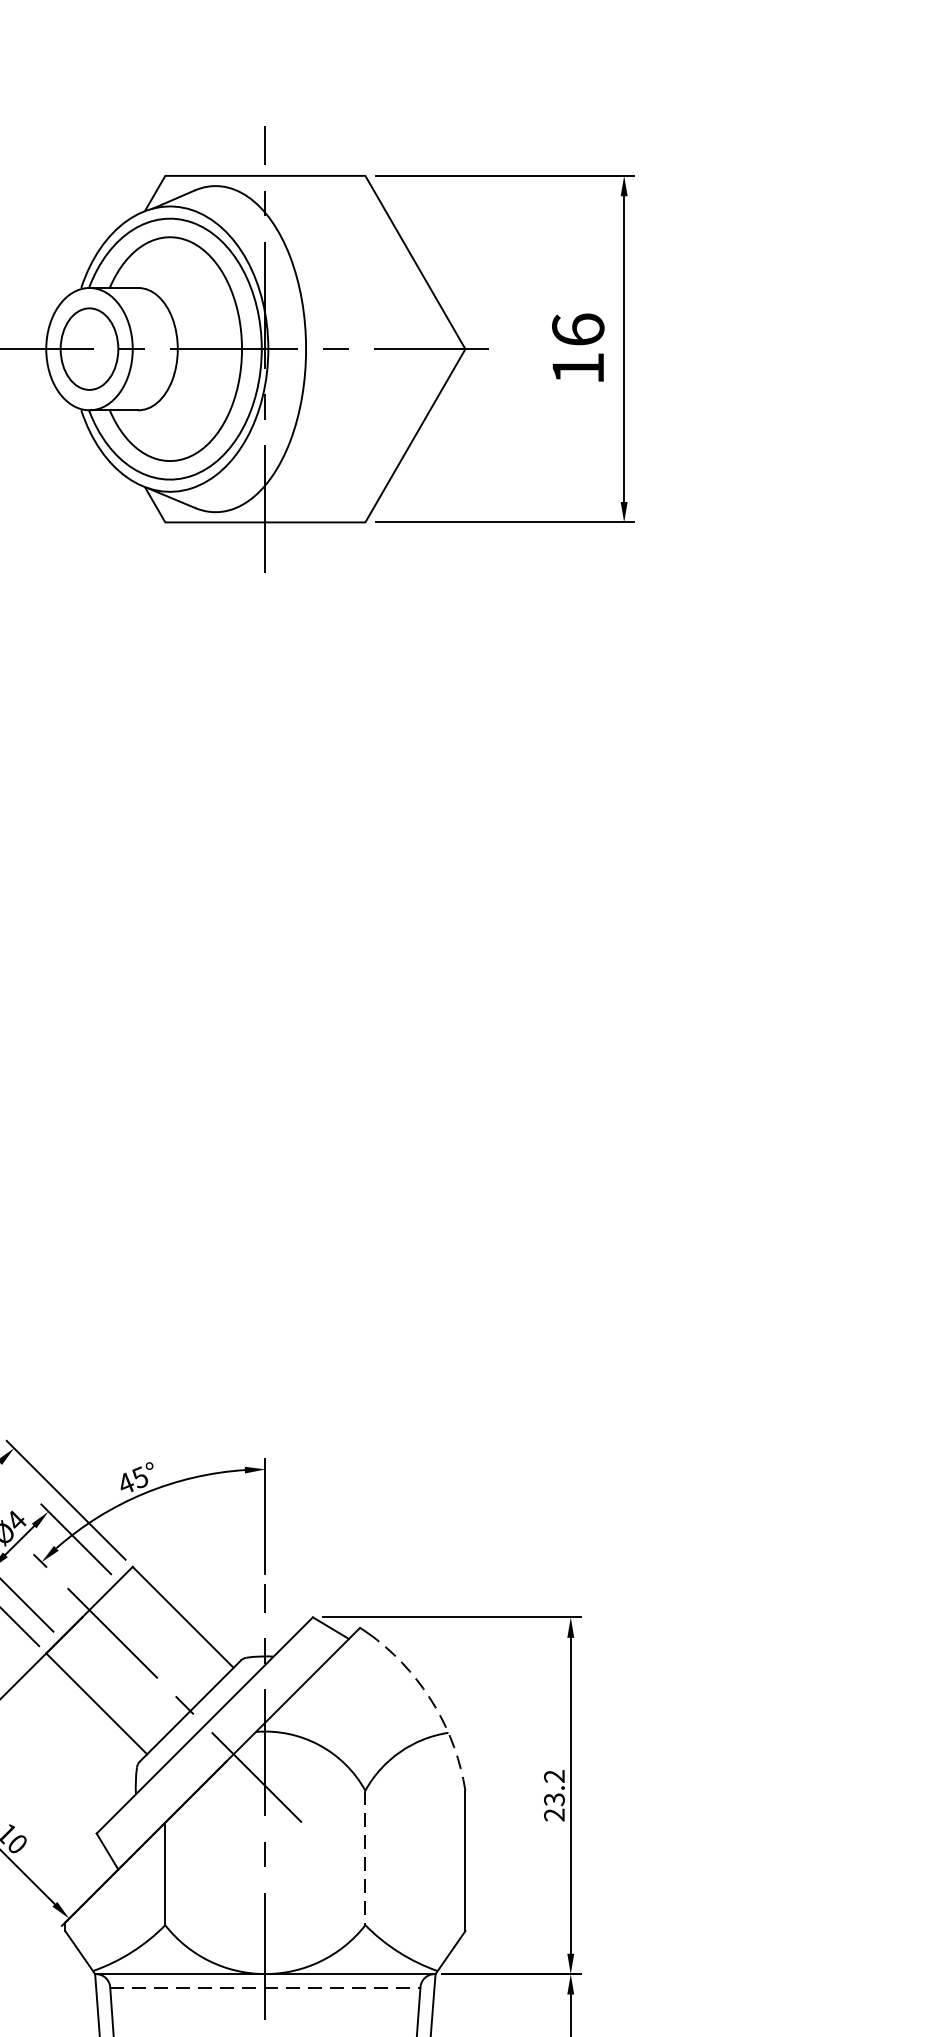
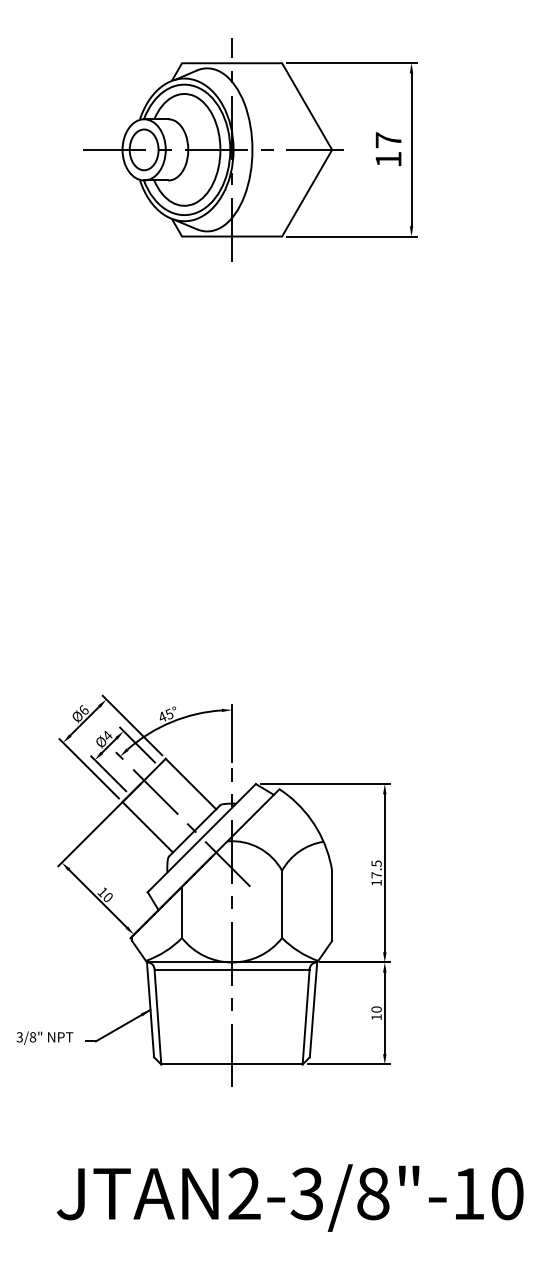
text: (578, 330) -> (388, 140), 16 -> 17
arc: (436, 1708) -> (317, 829), dashed -> solid
text: (554, 1796) -> (376, 873), 23.2 -> 17.5
line: (366, 1858) -> (282, 904), dashed -> solid
line: (266, 1988) -> (232, 969), dashed -> solid

